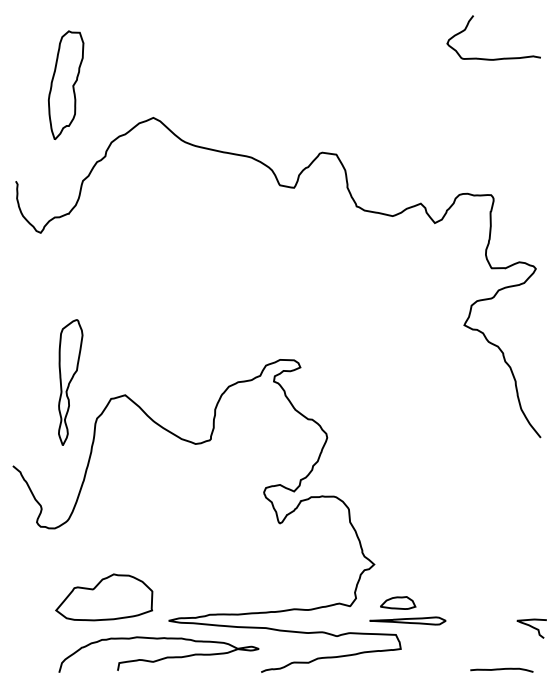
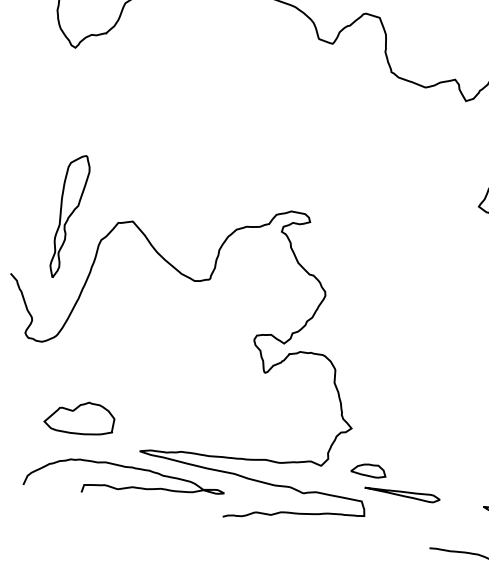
part: (70, 382) -> (70, 216), moved
part: (104, 597) -> (80, 417), size x0.71
part: (407, 620) -> (402, 493), moved

